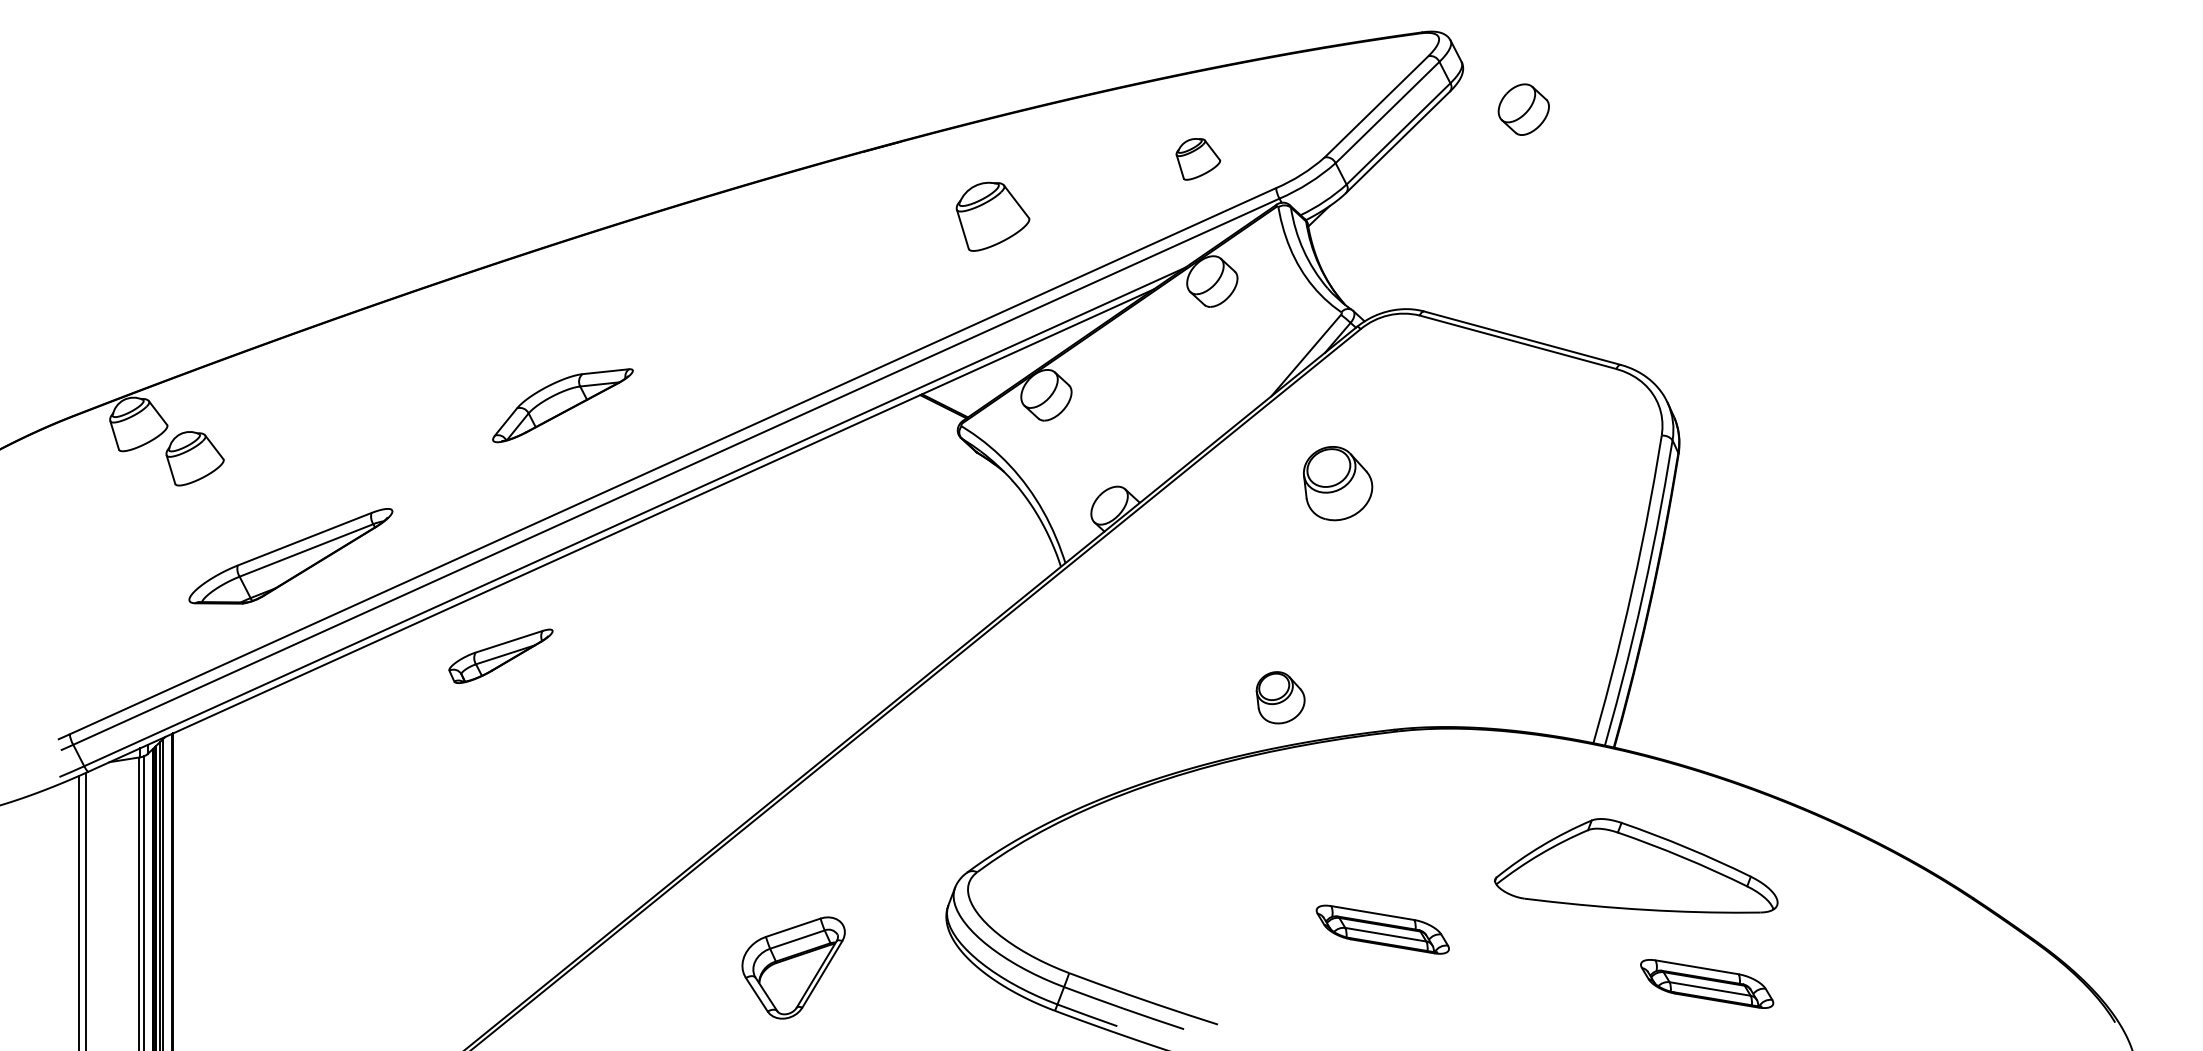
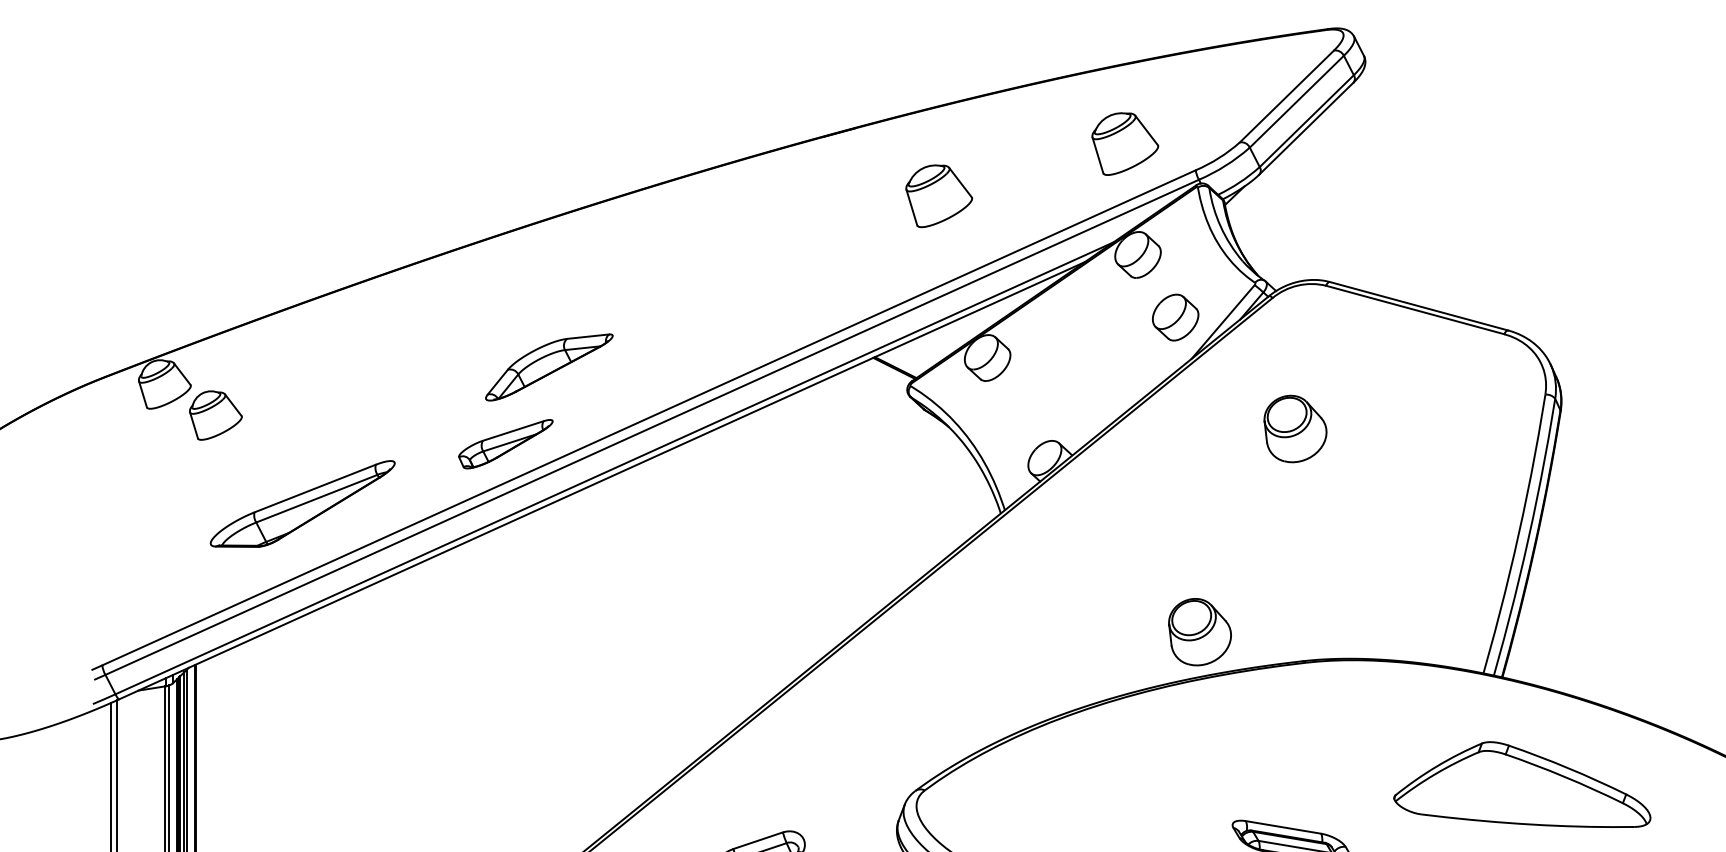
part: (1523, 109) -> (1175, 317), moved
part: (1198, 159) -> (1125, 144), size x1.67
part: (1338, 483) -> (1295, 428), moved
part: (500, 655) -> (505, 443), moved
part: (1280, 697) -> (1199, 632), size x1.43

